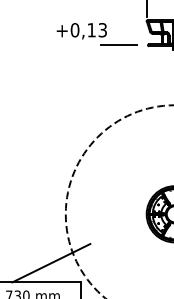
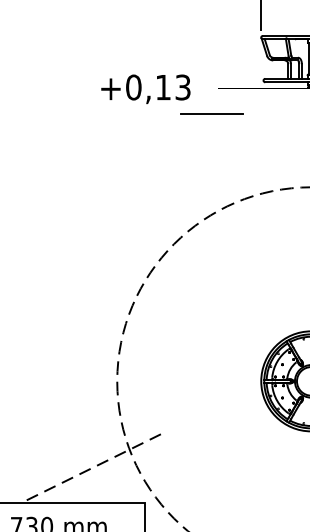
part: (96, 34) -> (171, 95), moved
line: (50, 263) -> (90, 468), solid -> dashed

